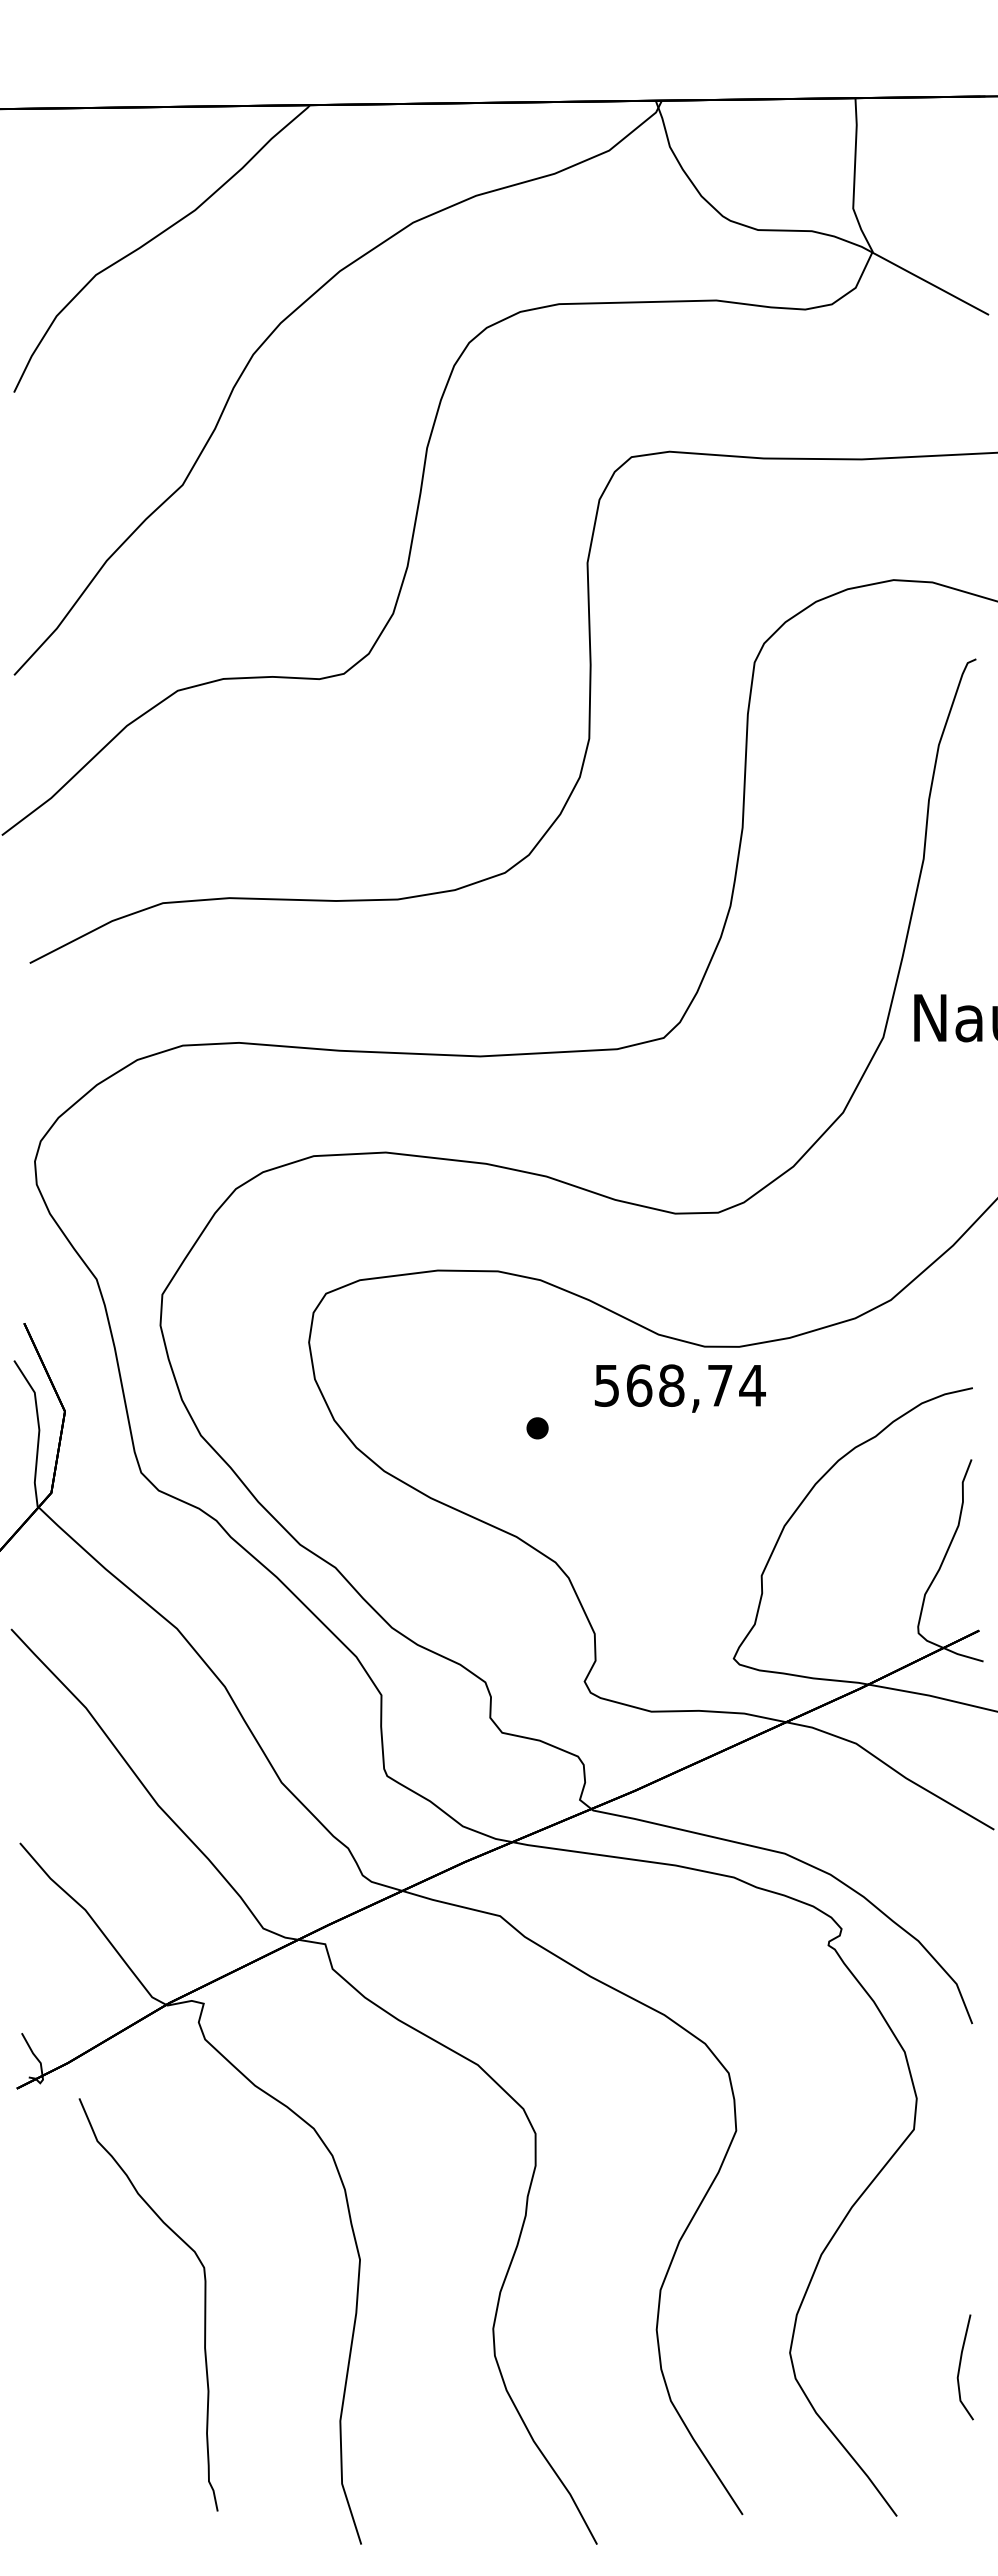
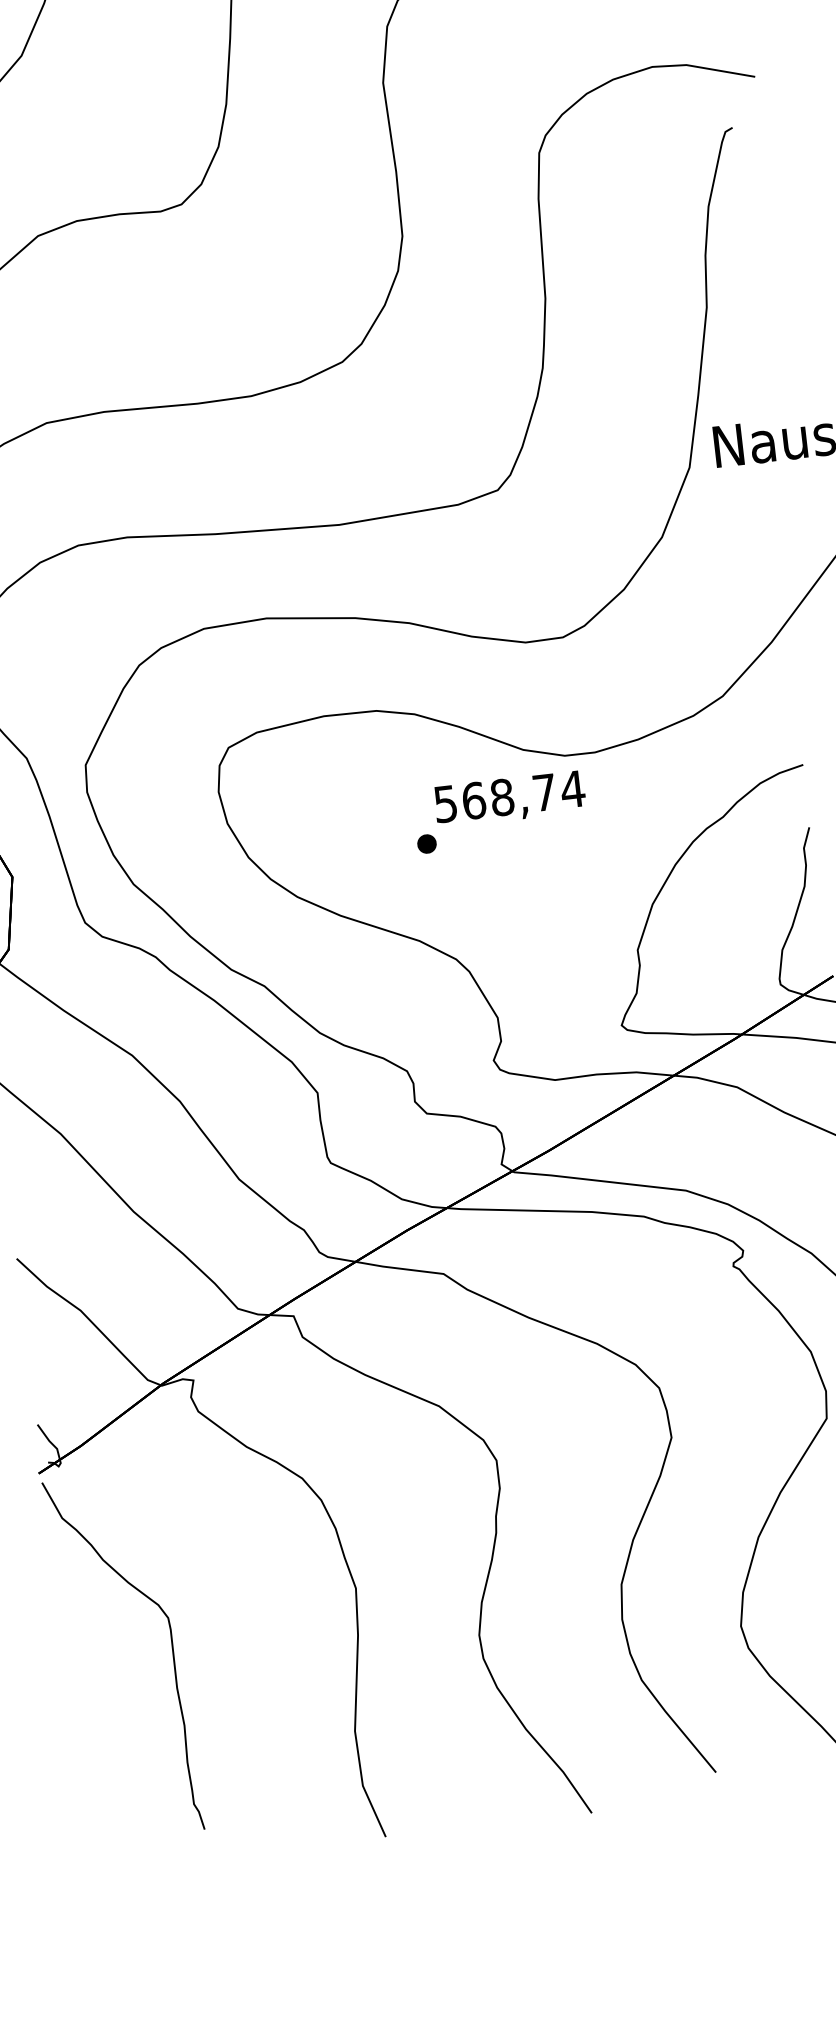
text: (680, 1388) -> (510, 799), moved
curve: (204, 2304) -> (172, 1650), moved

